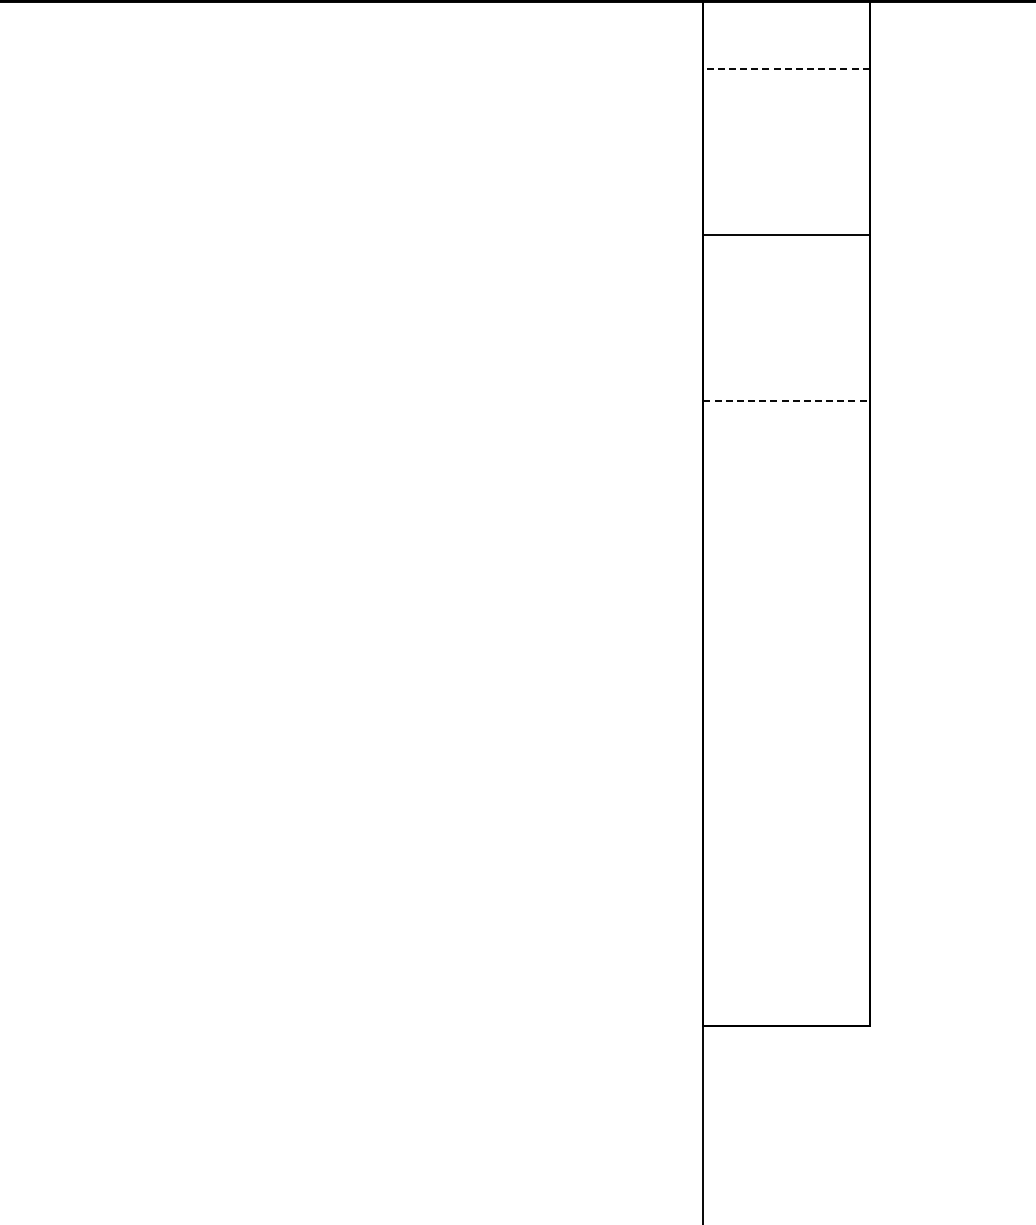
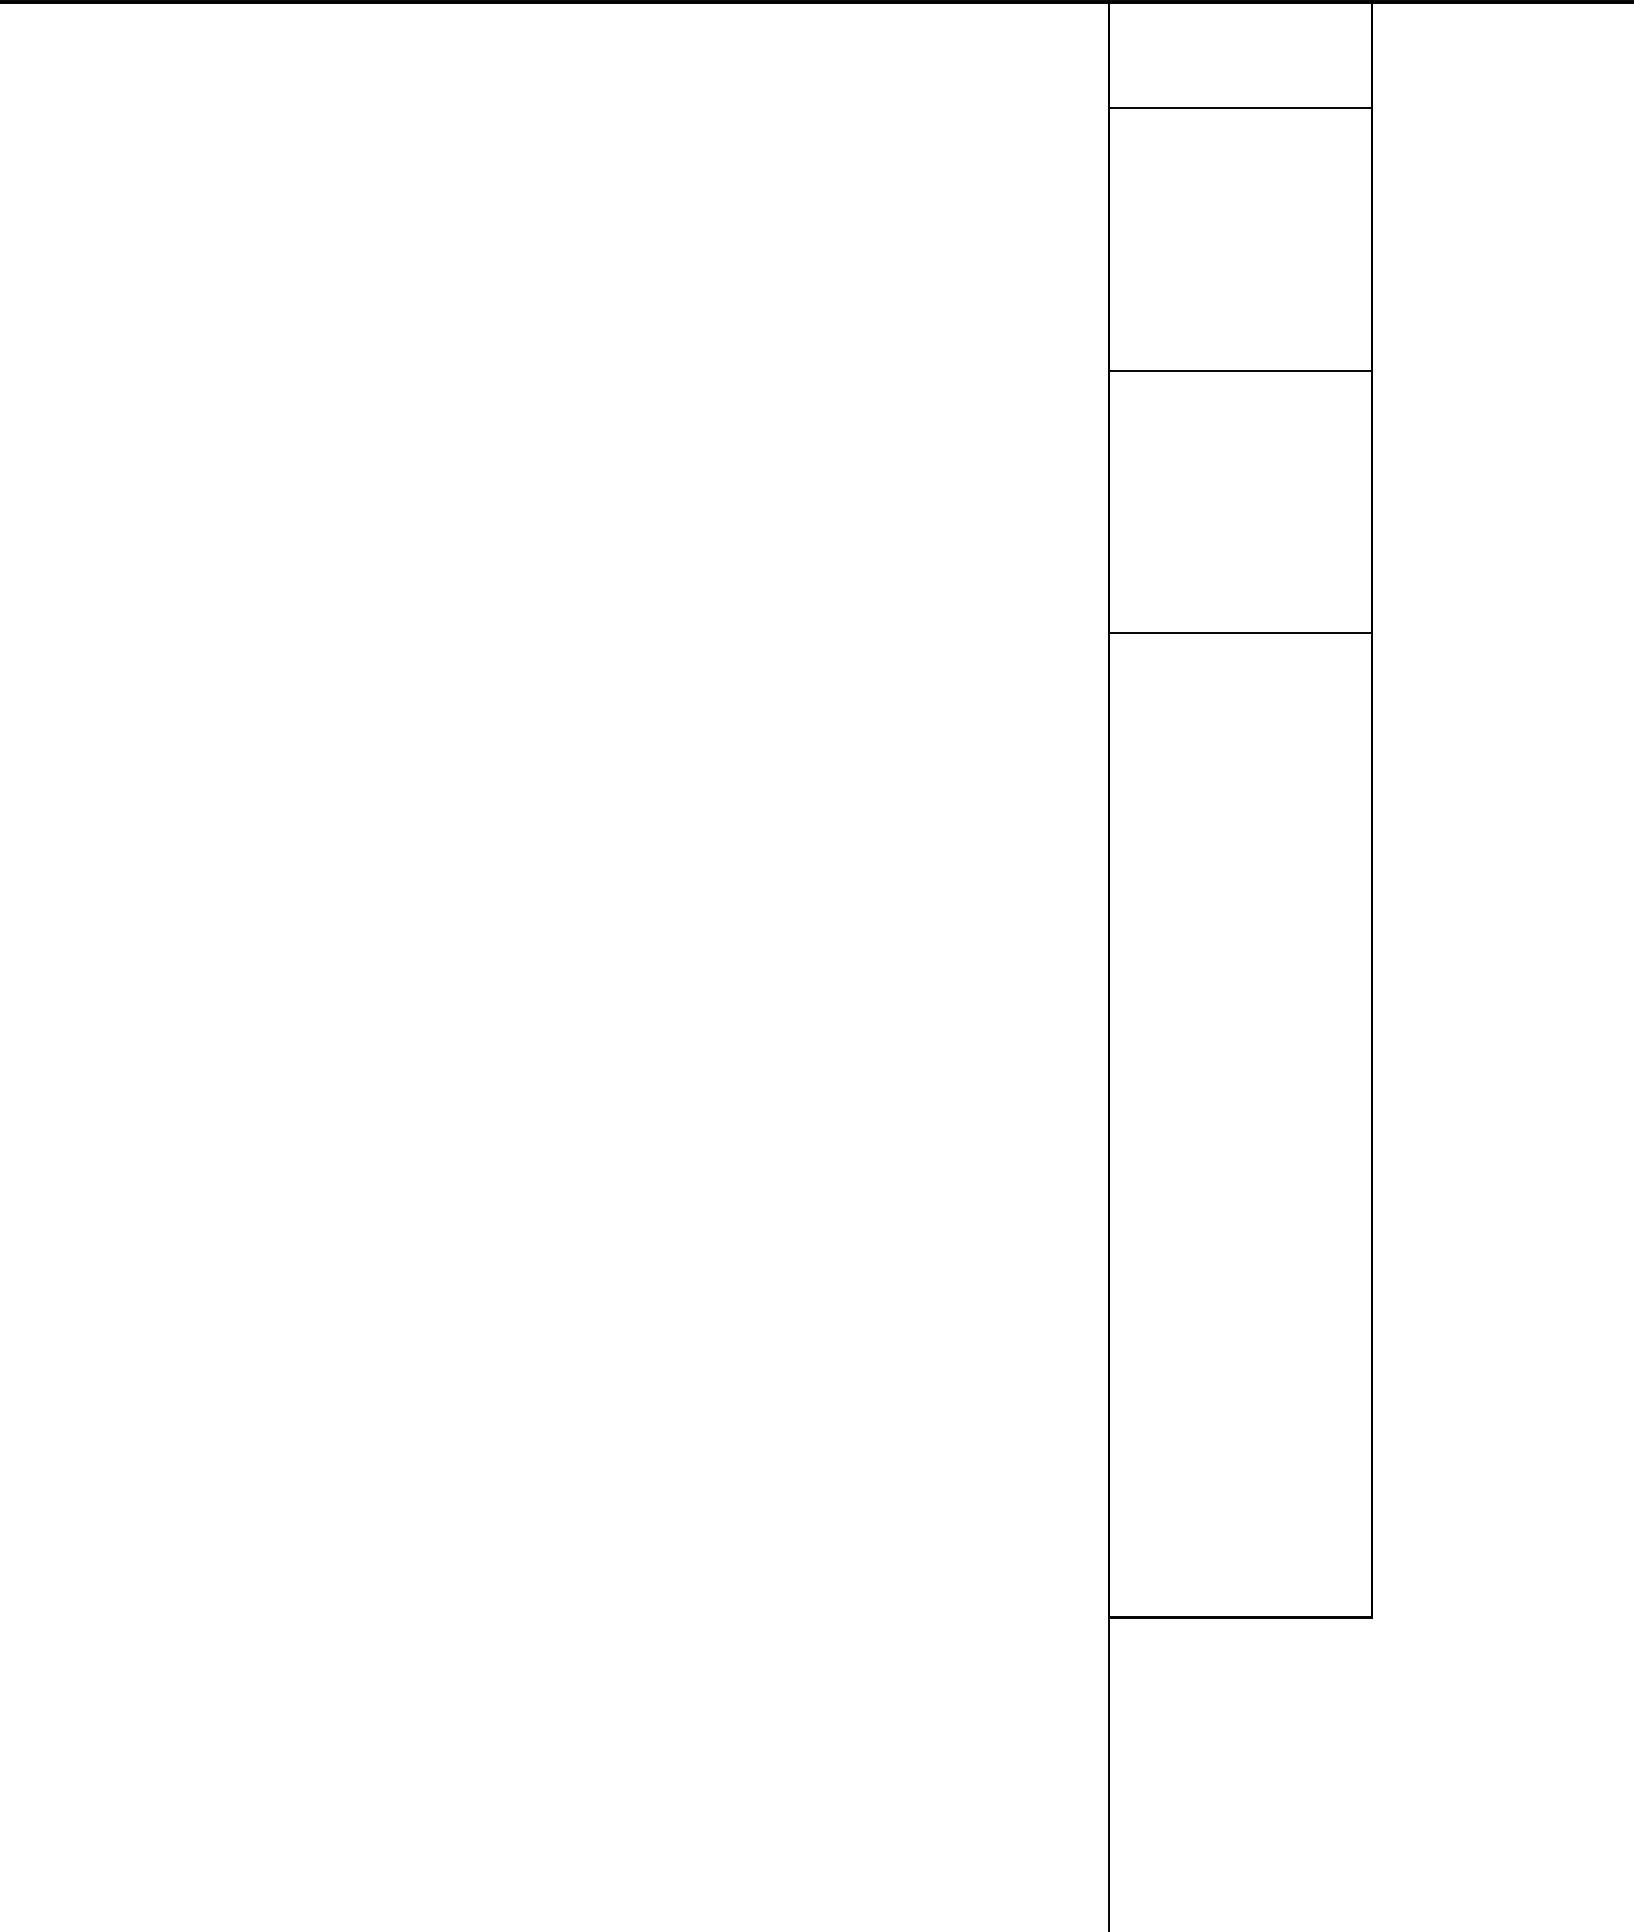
line: (786, 68) -> (1240, 107), dashed -> solid
line: (787, 401) -> (1242, 633), dashed -> solid

